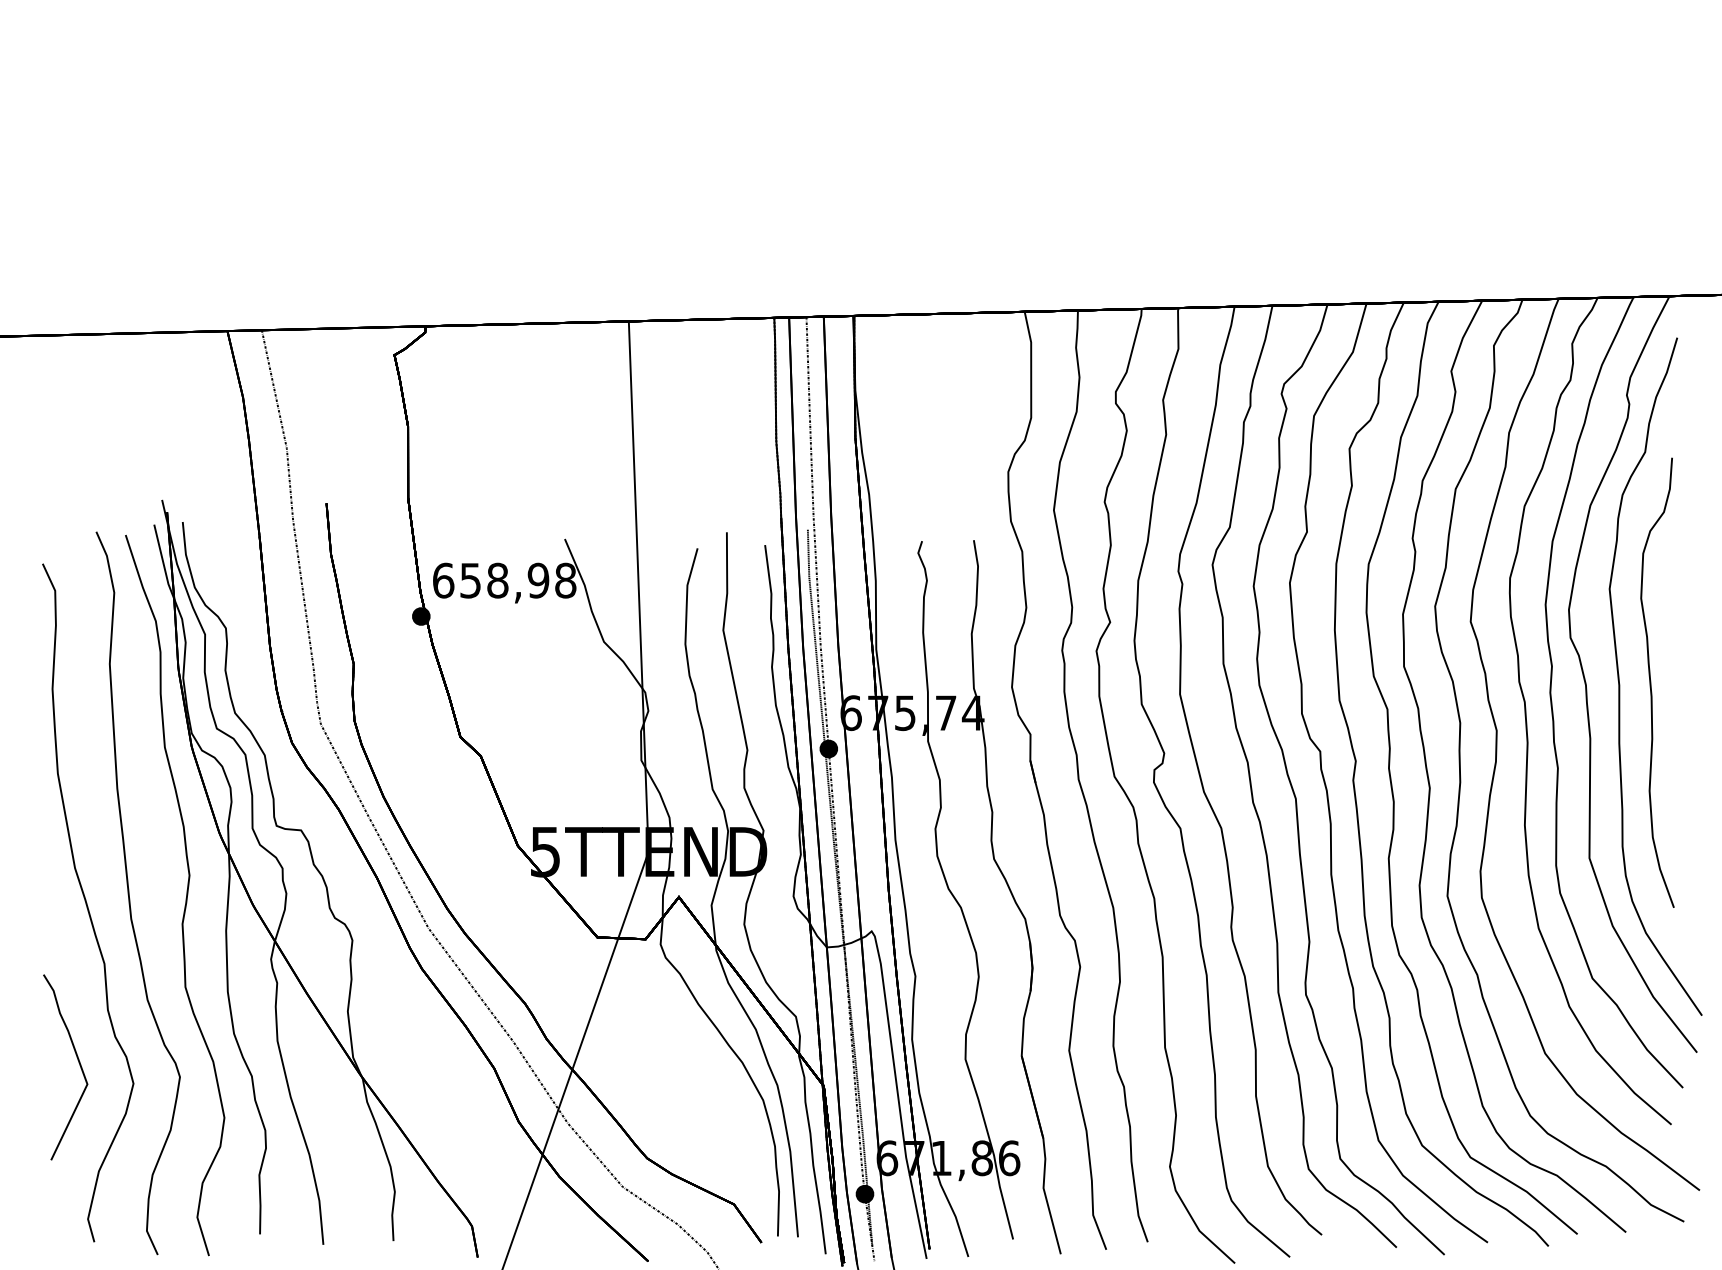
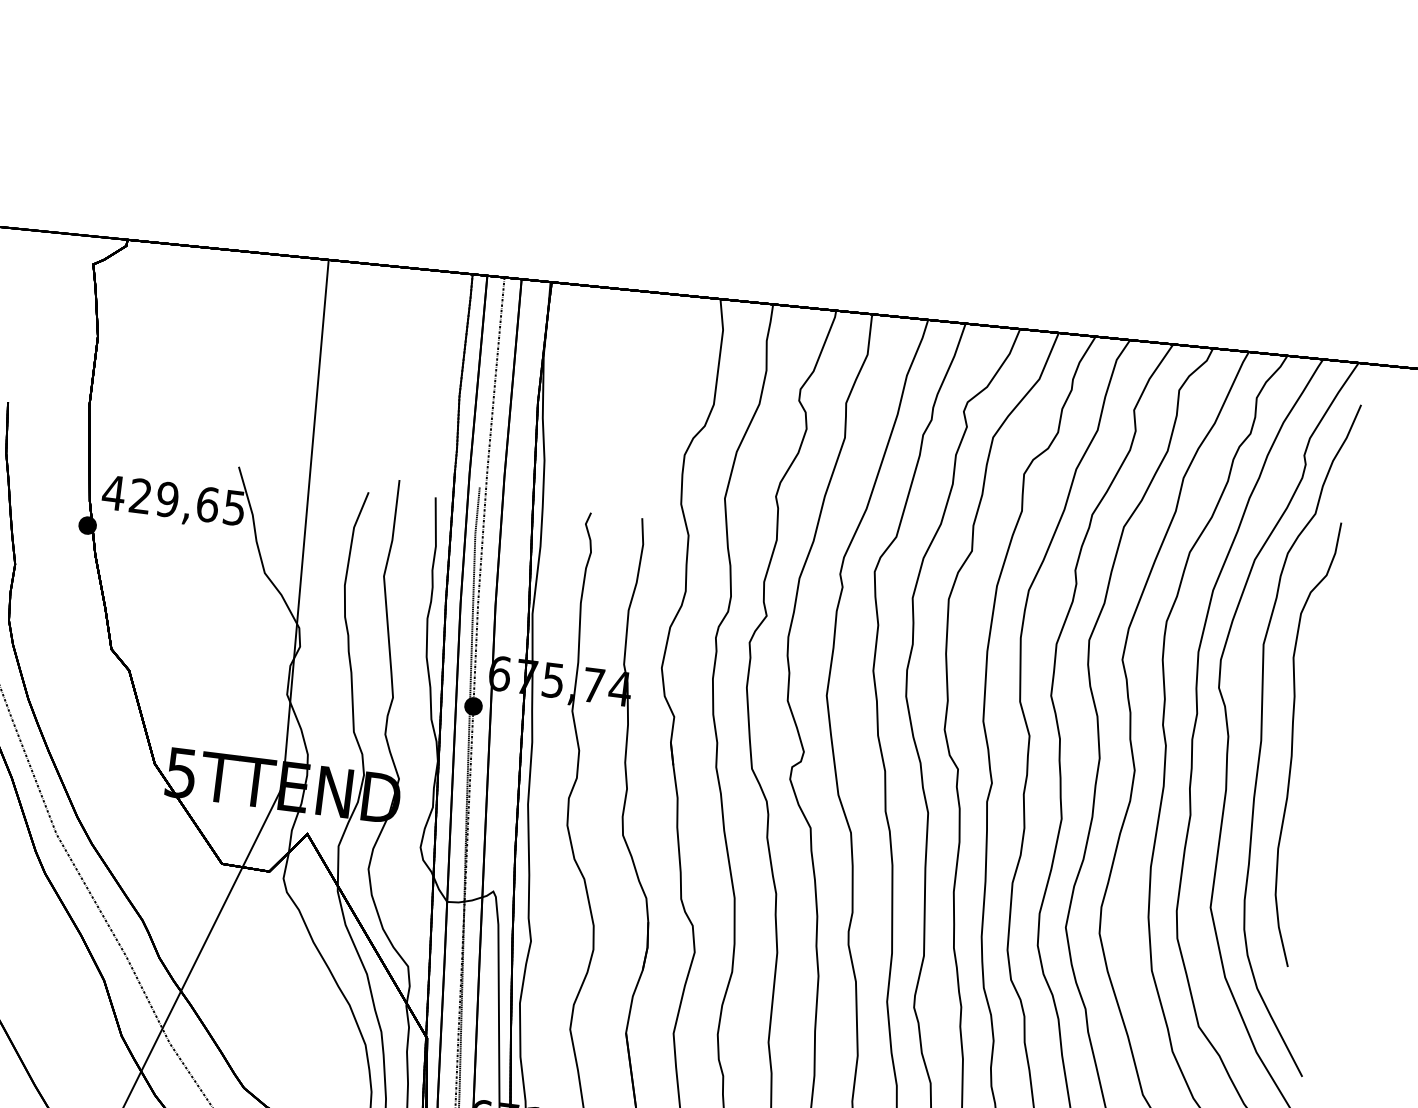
text: (504, 580) -> (174, 500), 658,98 -> 429,65

